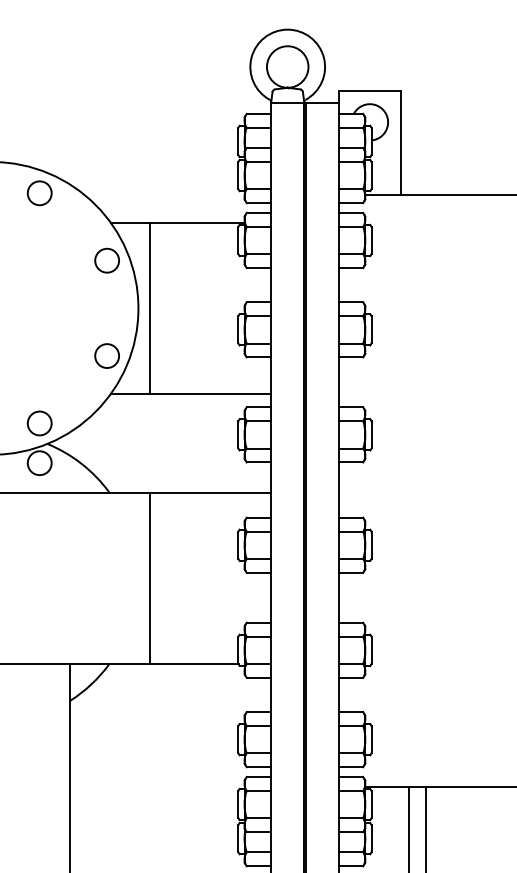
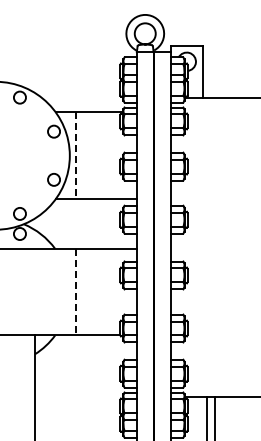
line: (149, 309) -> (75, 156), solid -> dashed
line: (149, 579) -> (75, 292), solid -> dashed

